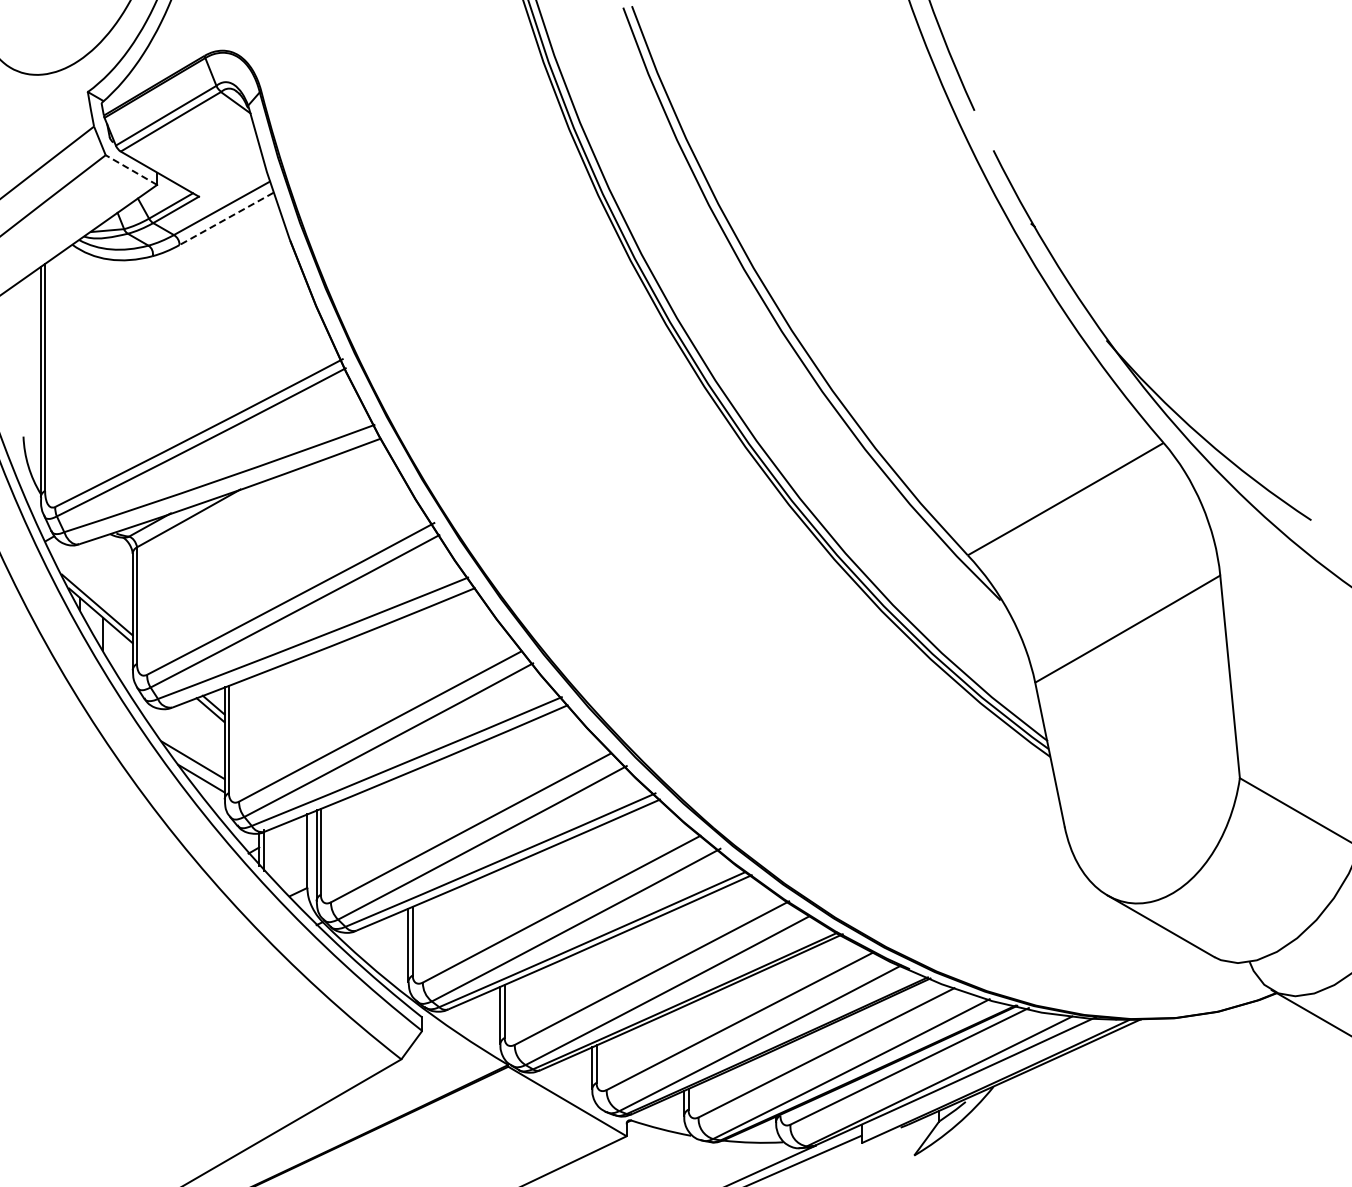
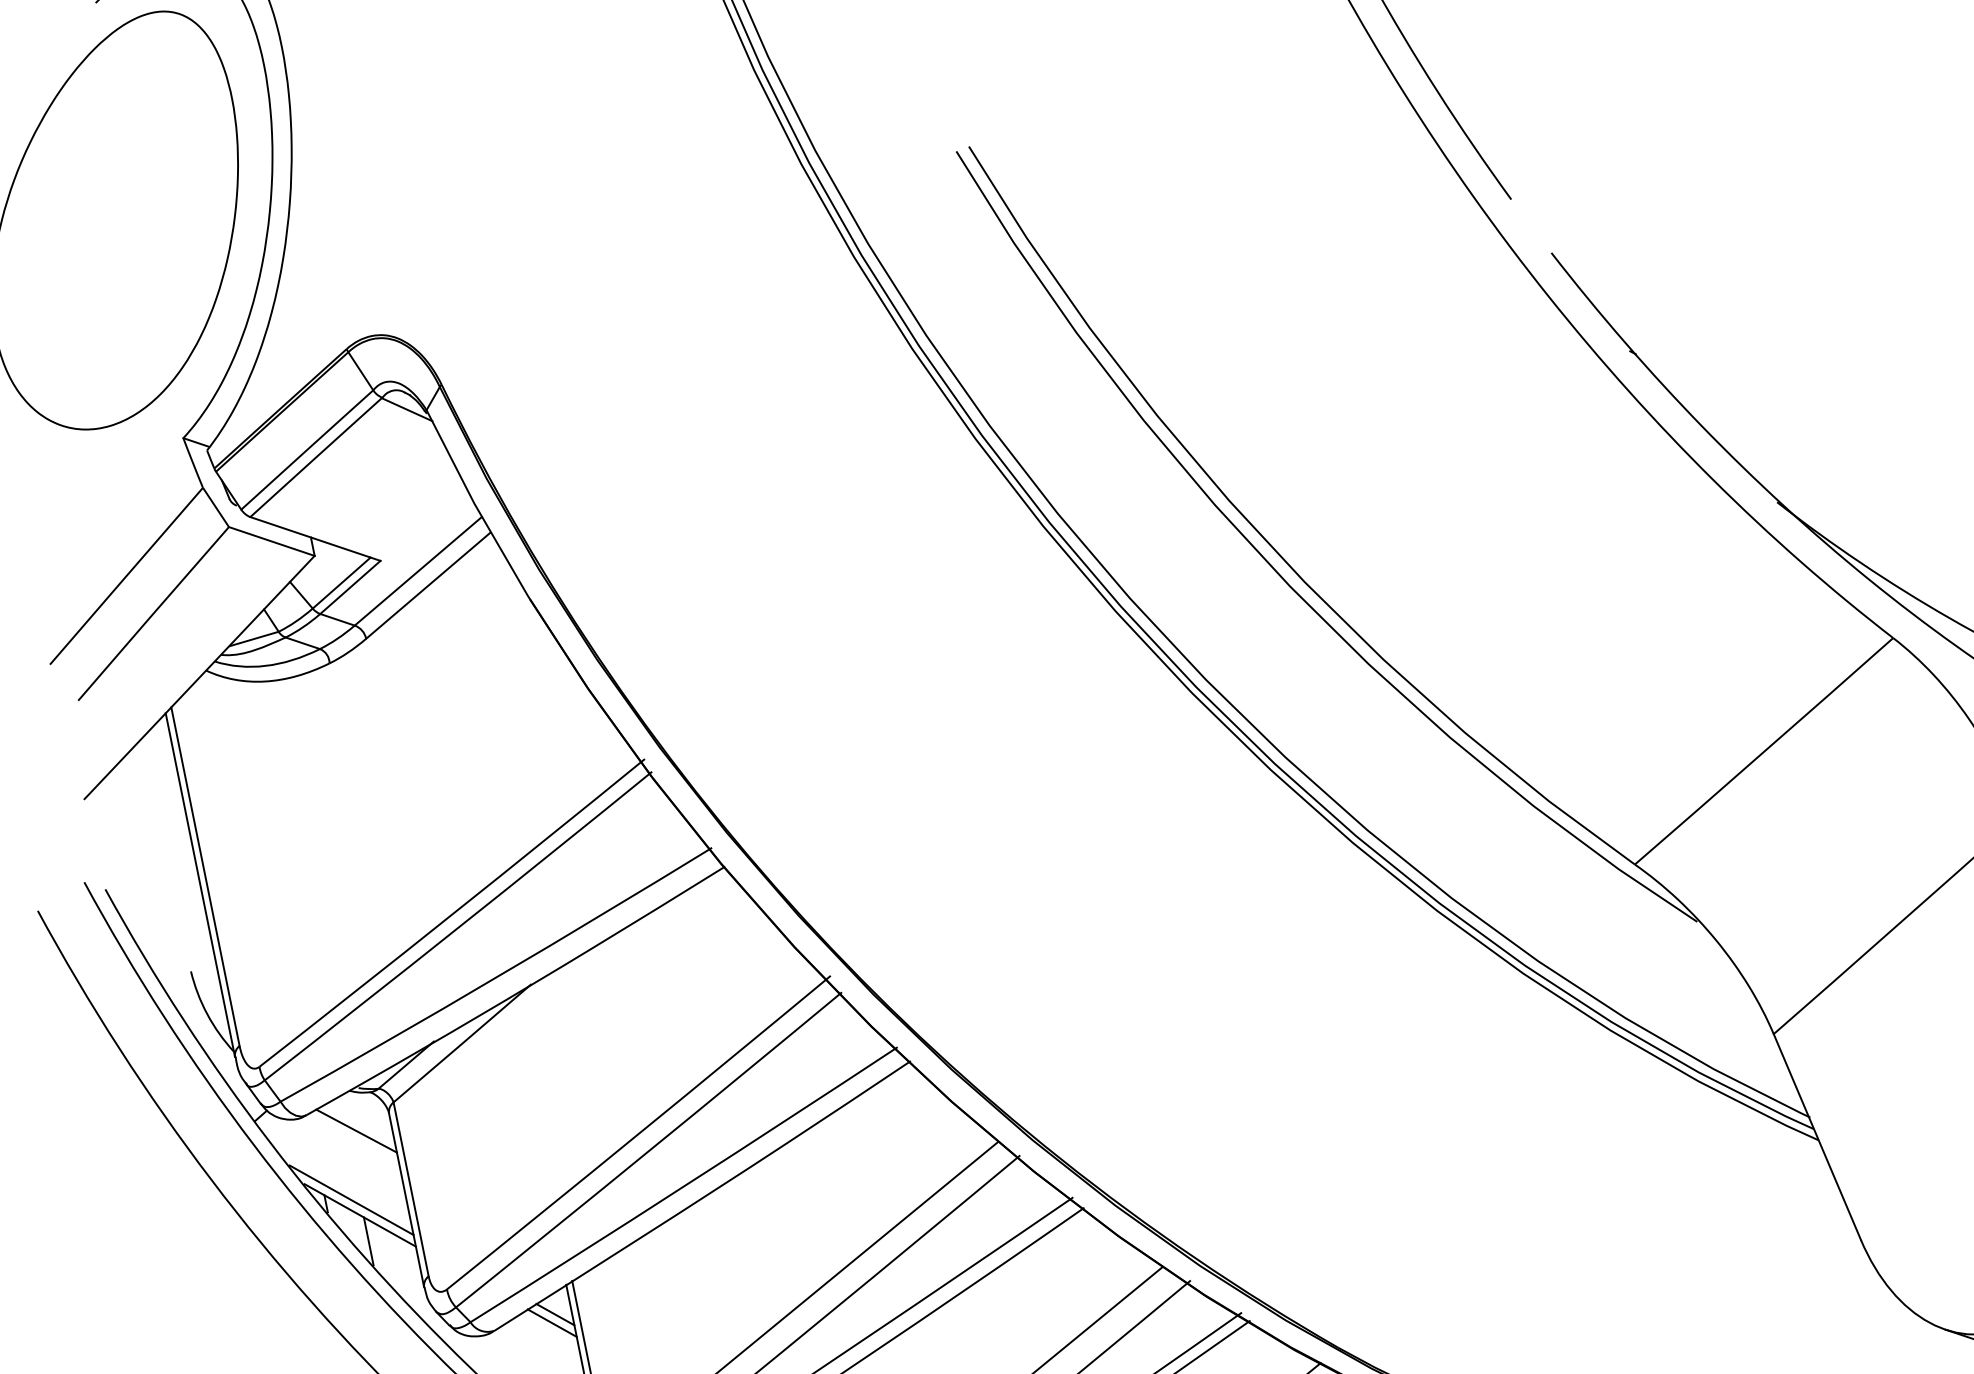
line: (131, 170) -> (272, 542), dashed -> solid
line: (226, 218) -> (428, 585), dashed -> solid
line: (109, 560) -> (356, 1130), added

